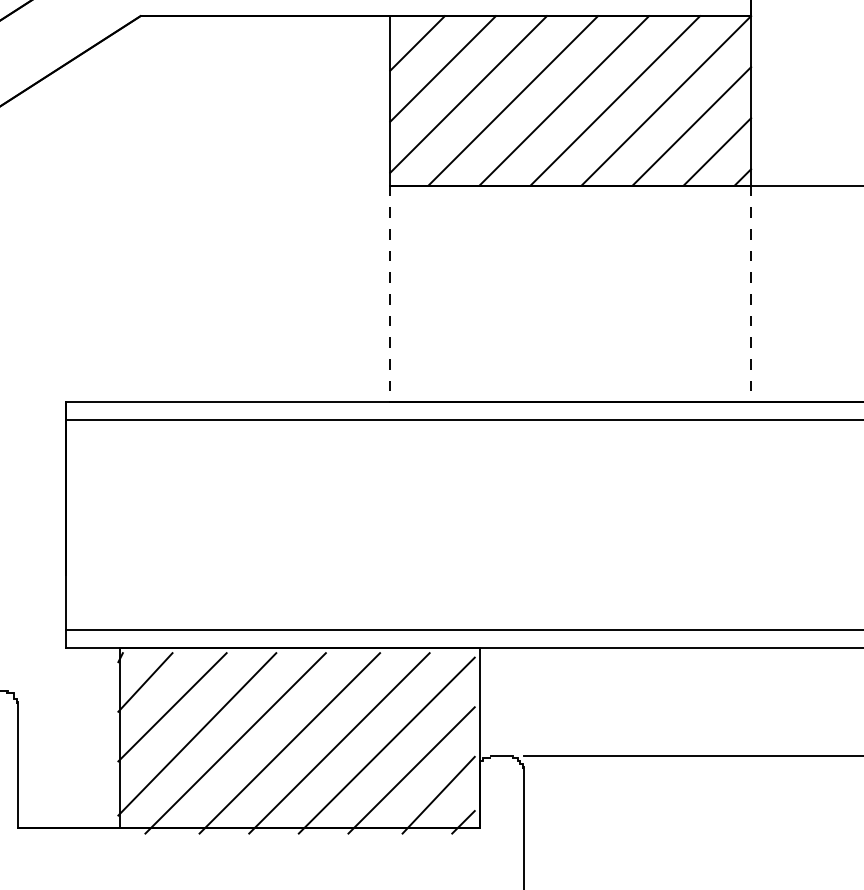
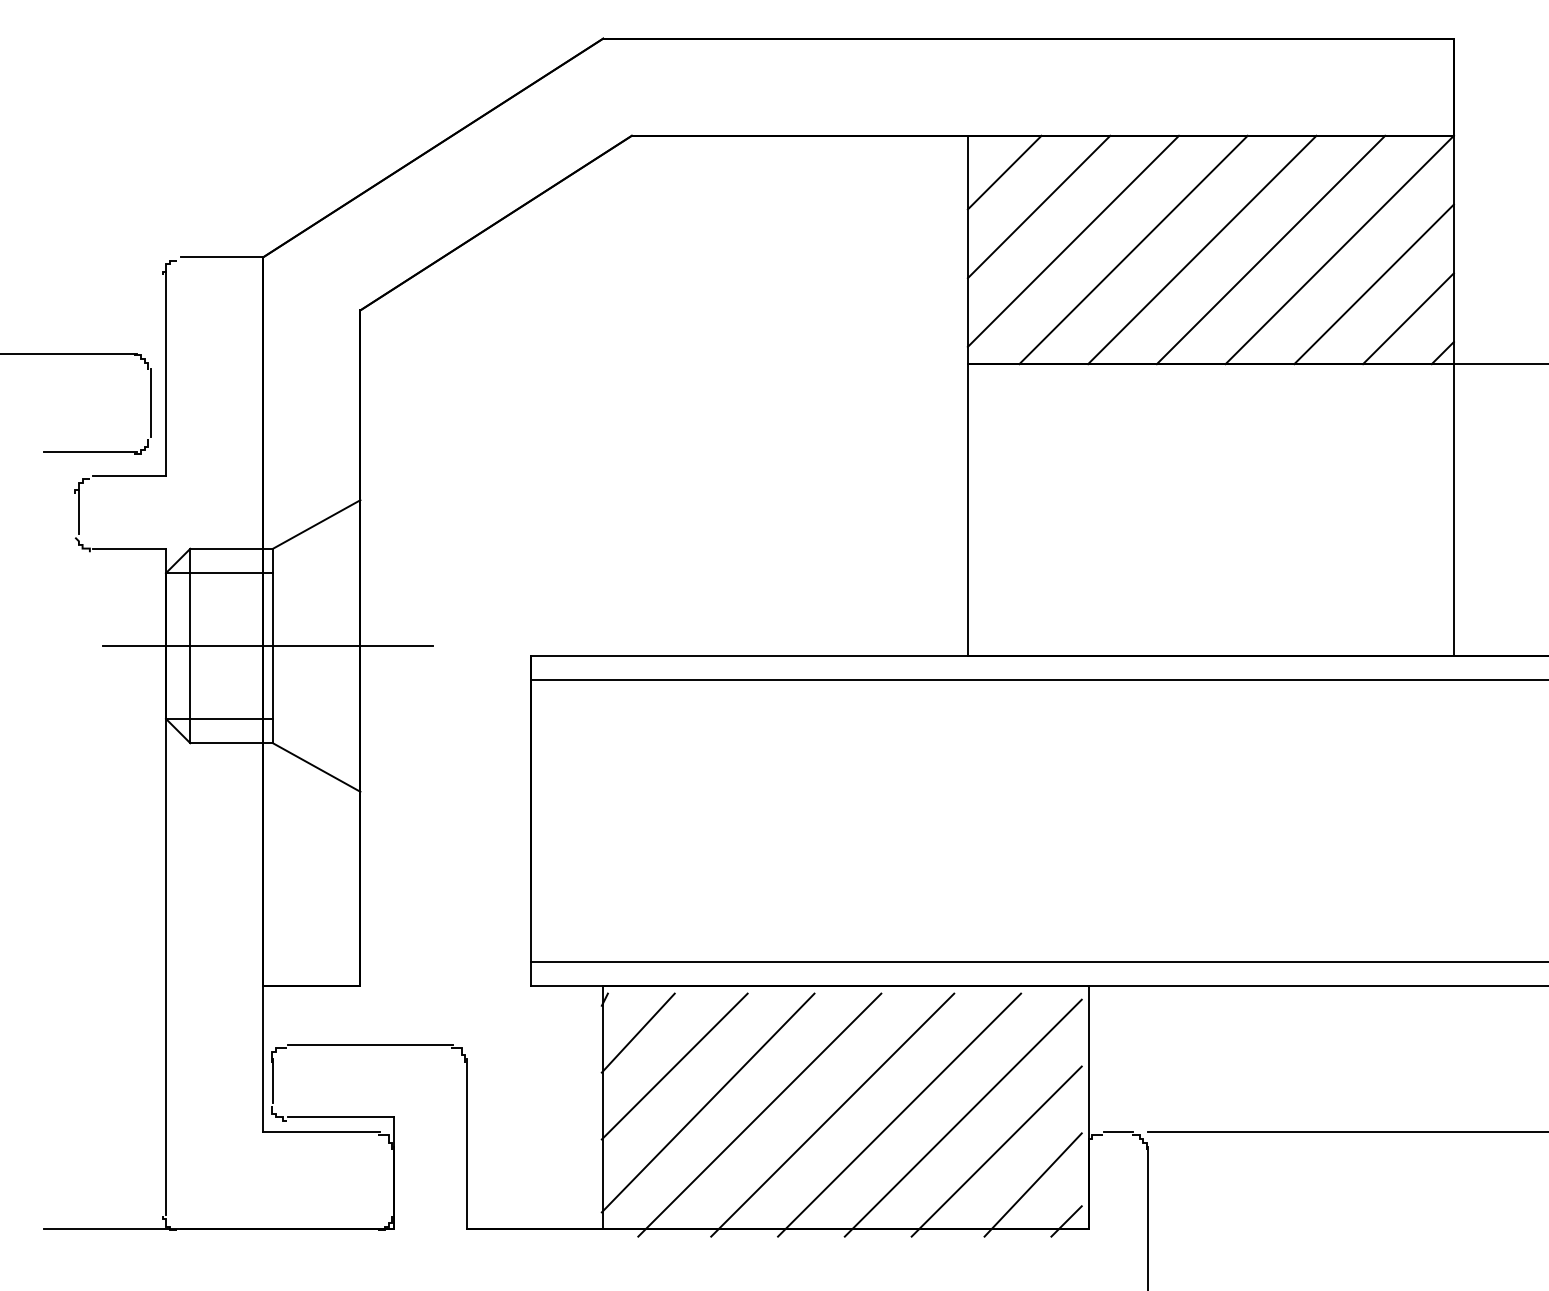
line: (389, 293) -> (967, 509), dashed -> solid
line: (750, 293) -> (1453, 509), dashed -> solid

